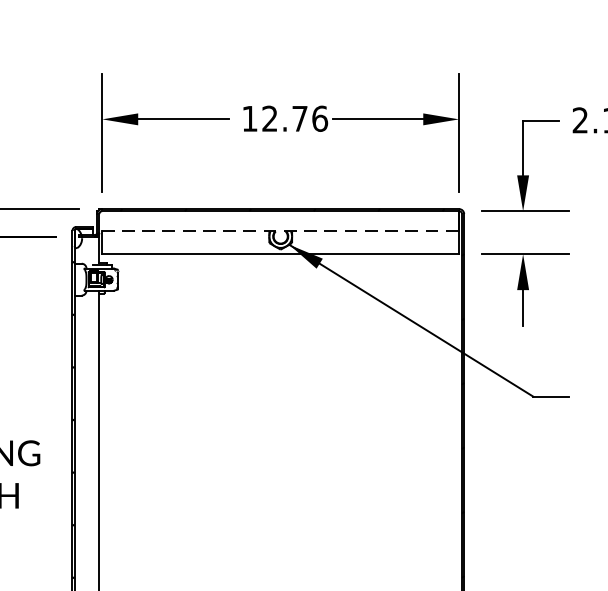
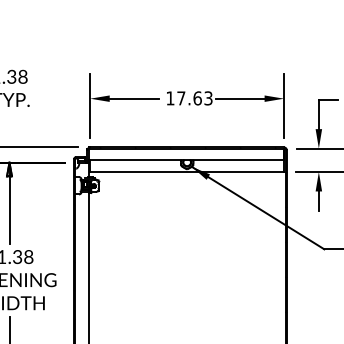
text: (294, 118) -> (194, 98), 12.76 -> 17.63
line: (279, 231) -> (186, 159), dashed -> solid

